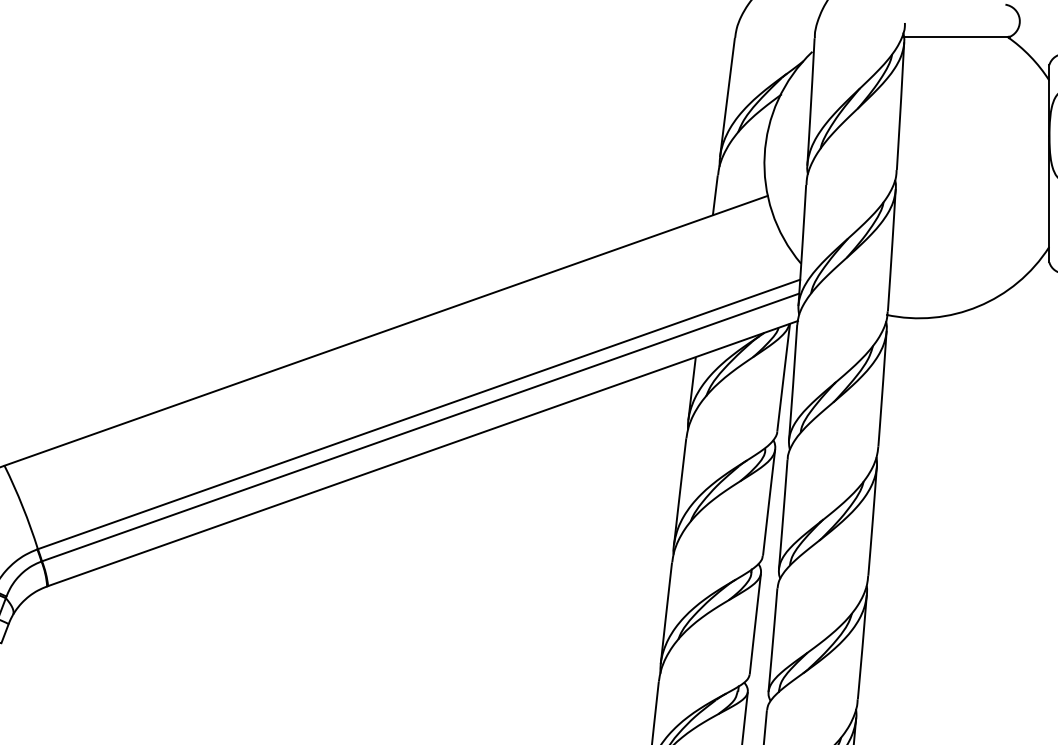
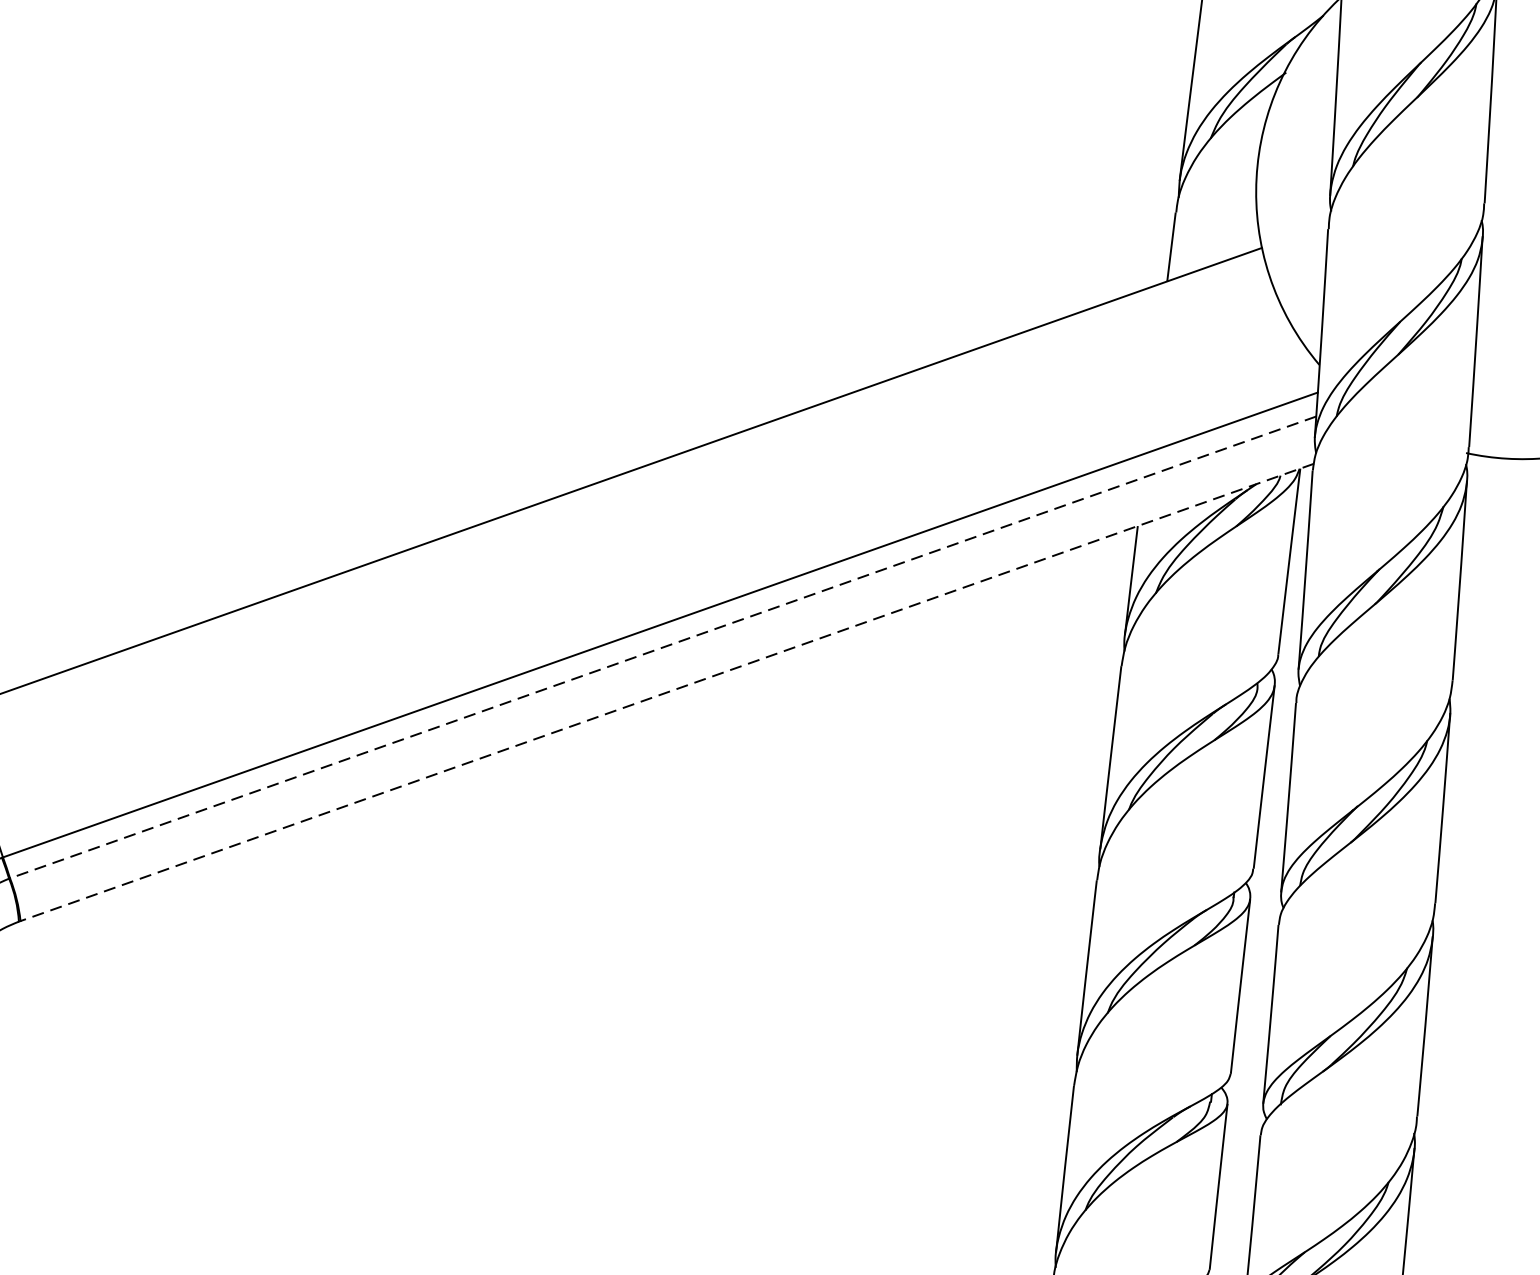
line: (420, 427) -> (662, 647), solid -> dashed
line: (423, 453) -> (668, 692), solid -> dashed

